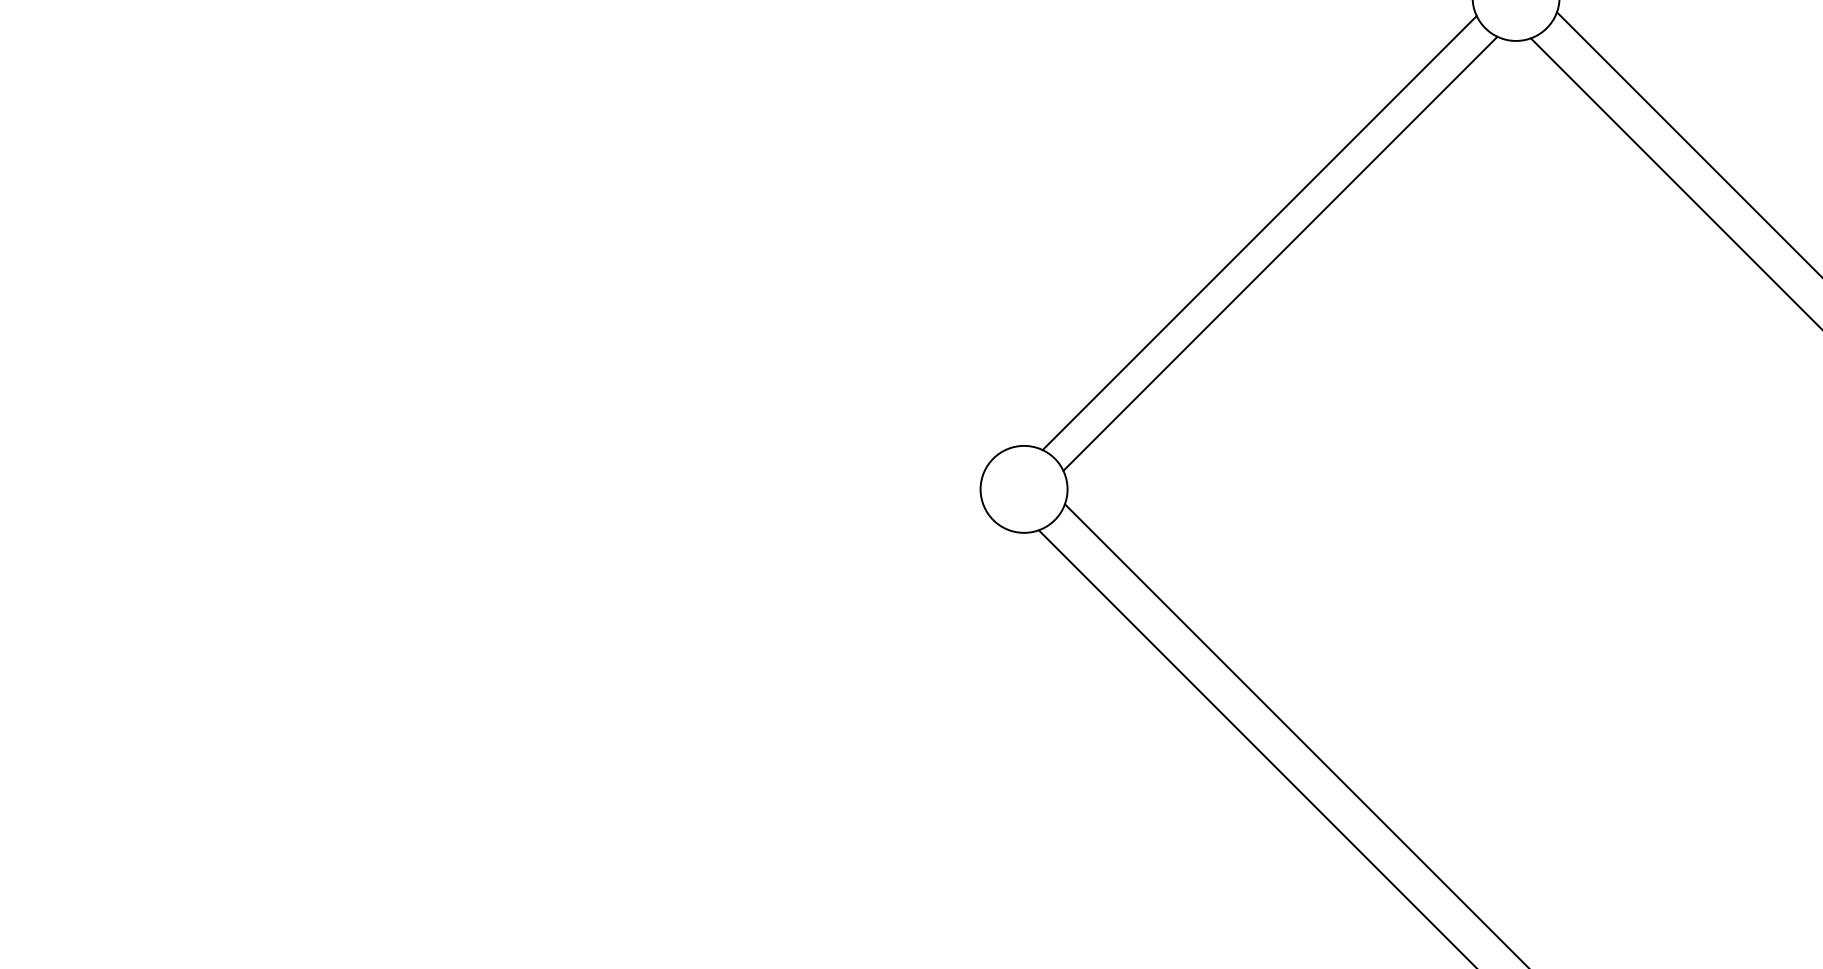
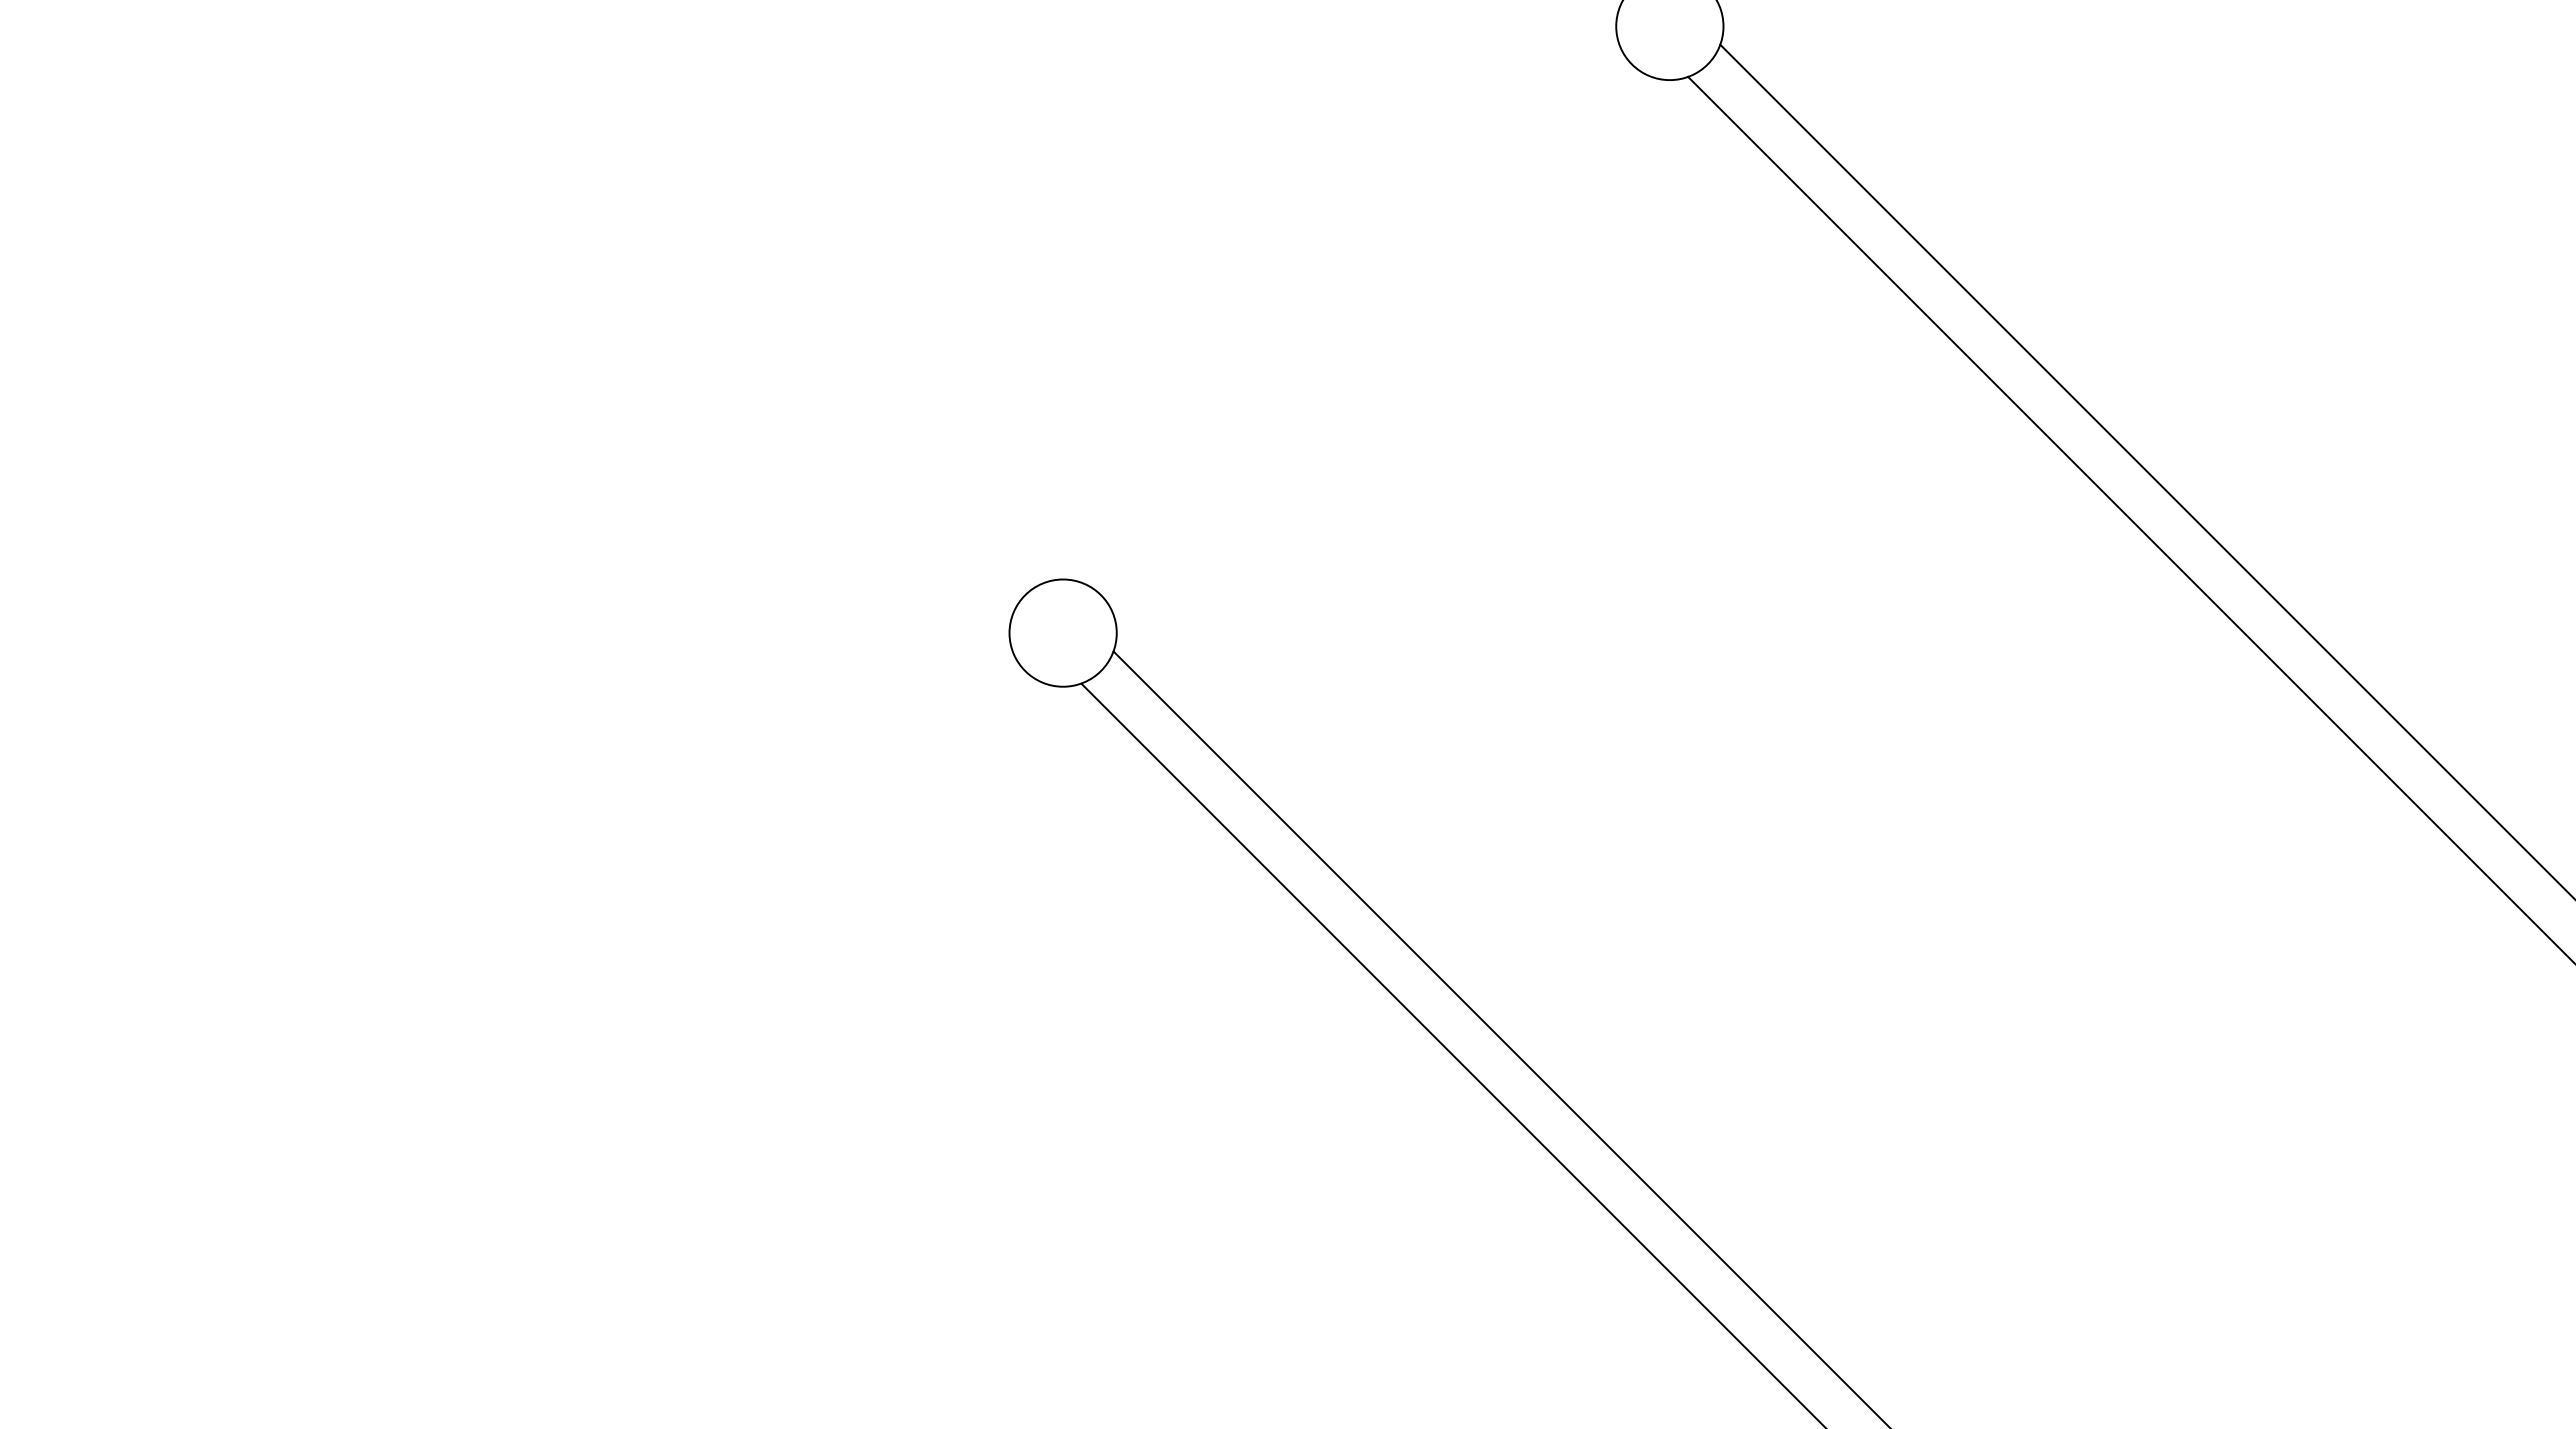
line: (1259, 232) -> (1353, 316), removed
line: (1279, 253) -> (1378, 342), removed

